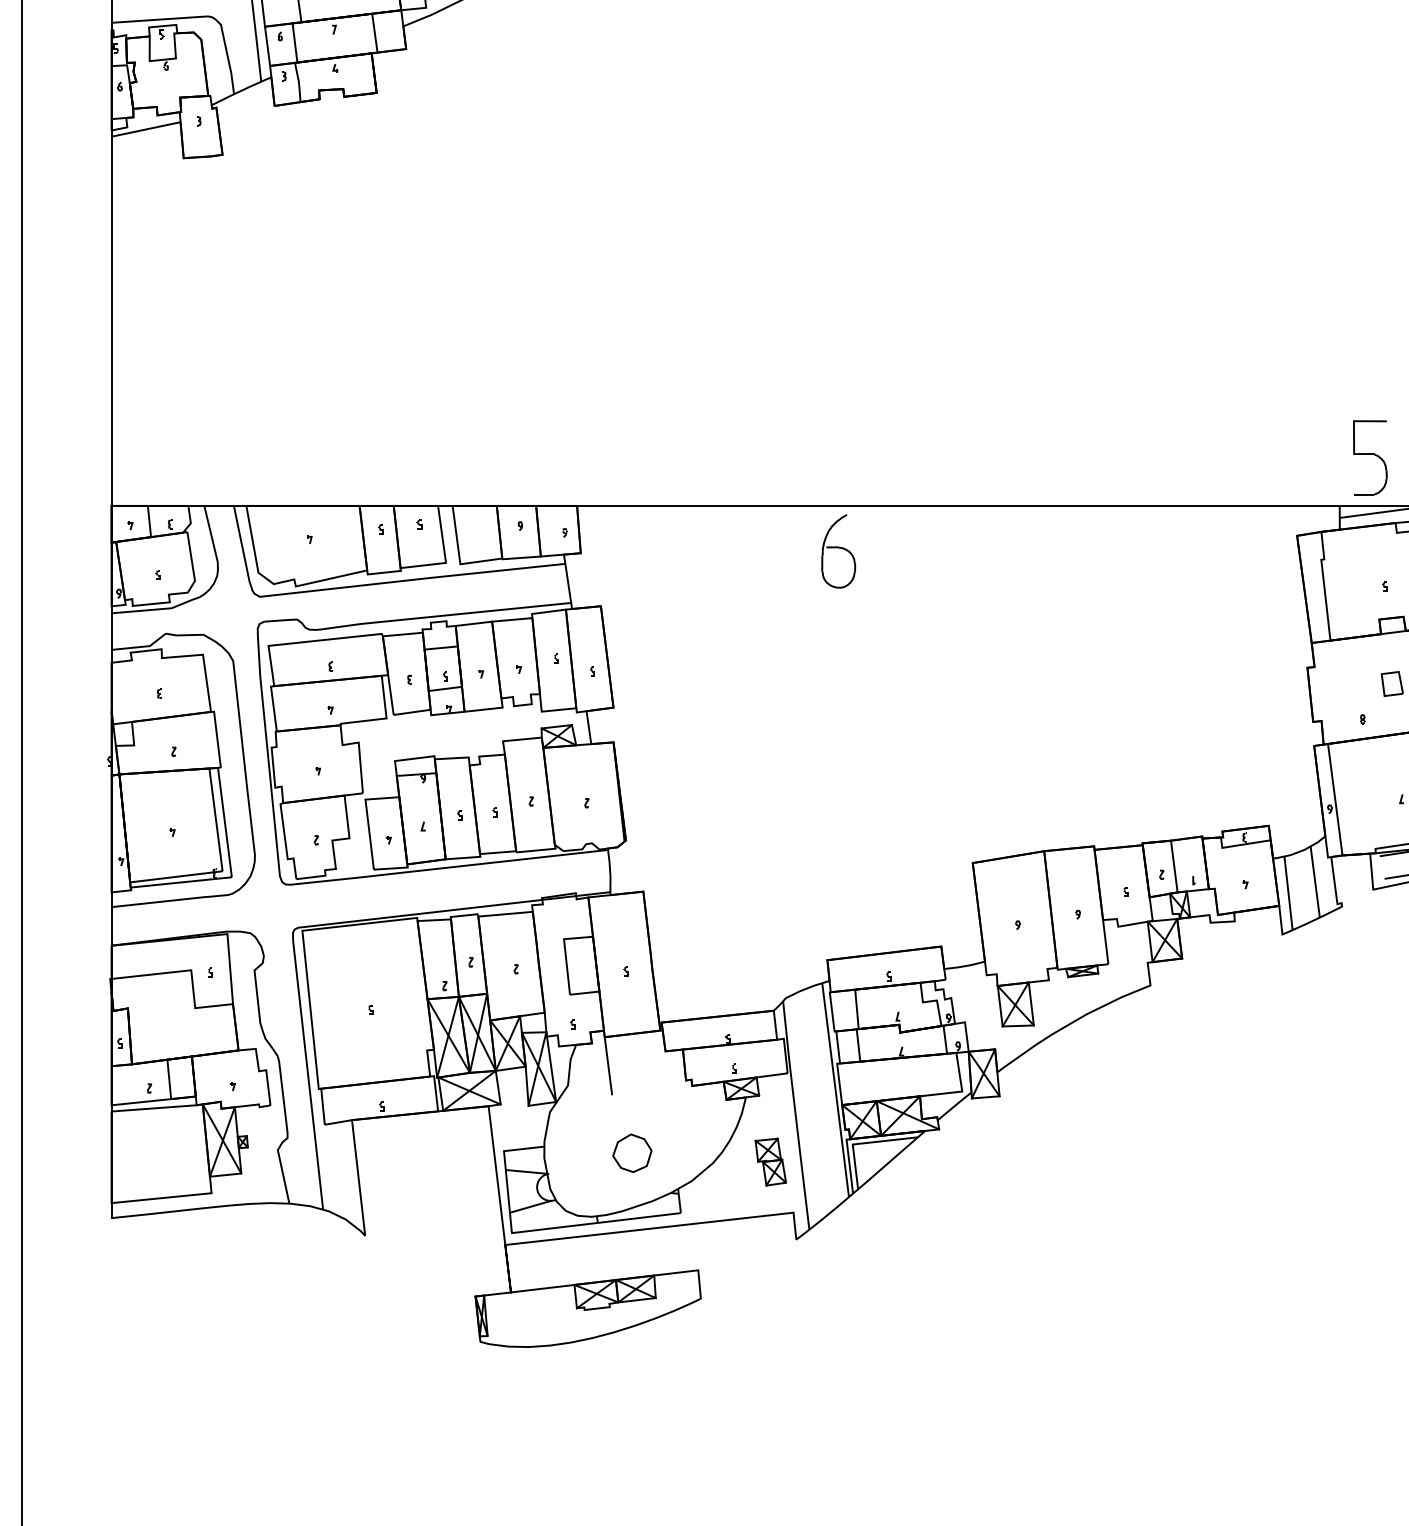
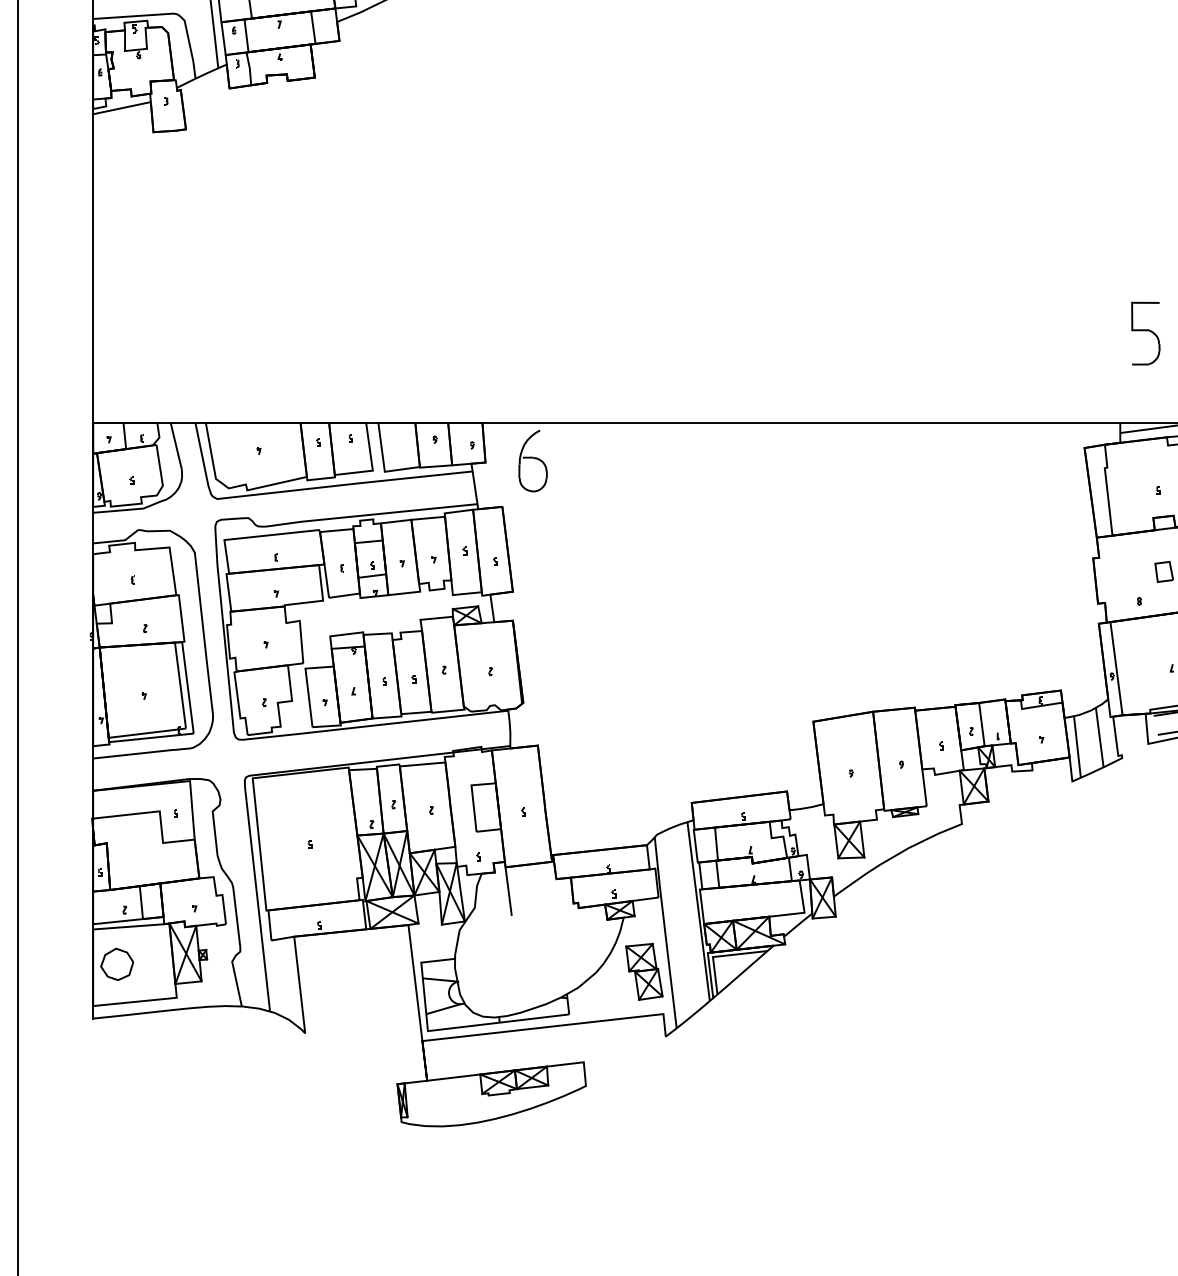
part: (1370, 457) -> (1145, 333), moved
part: (838, 551) -> (532, 461), moved
part: (632, 1152) -> (117, 963), moved
part: (770, 1161) -> (644, 971), size x1.43

